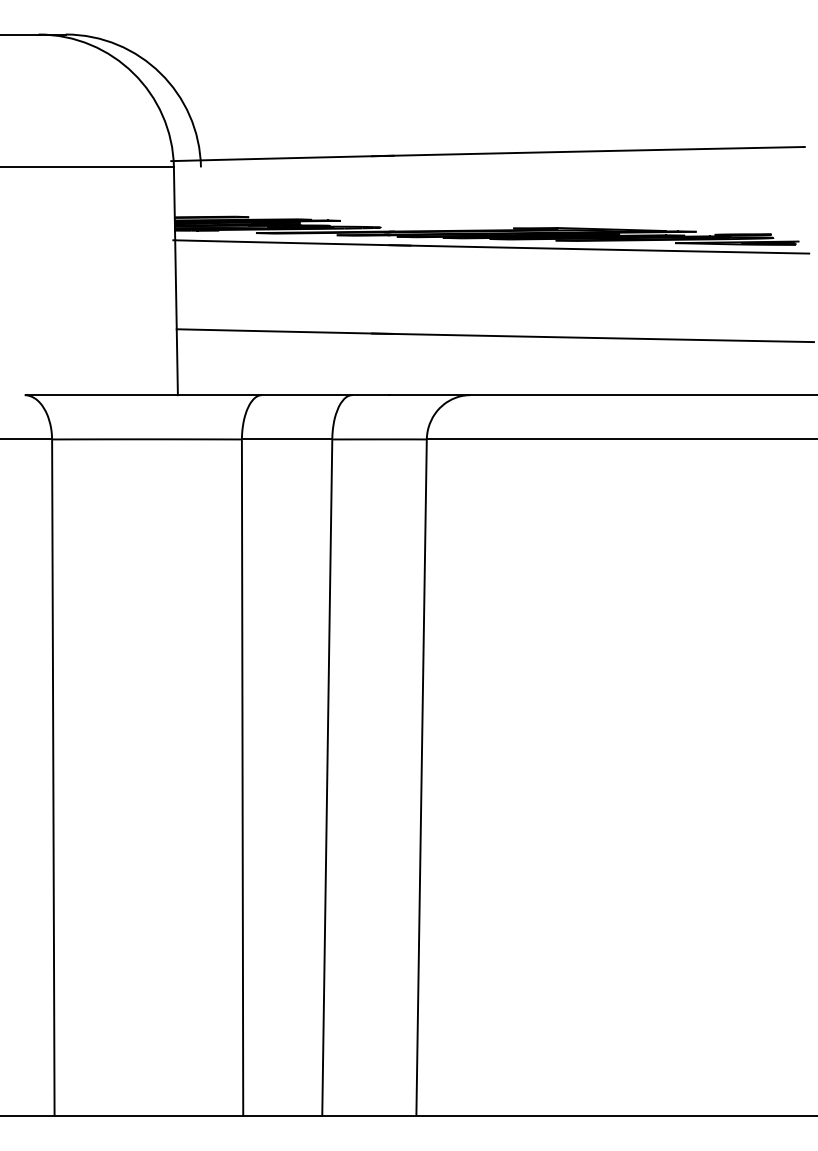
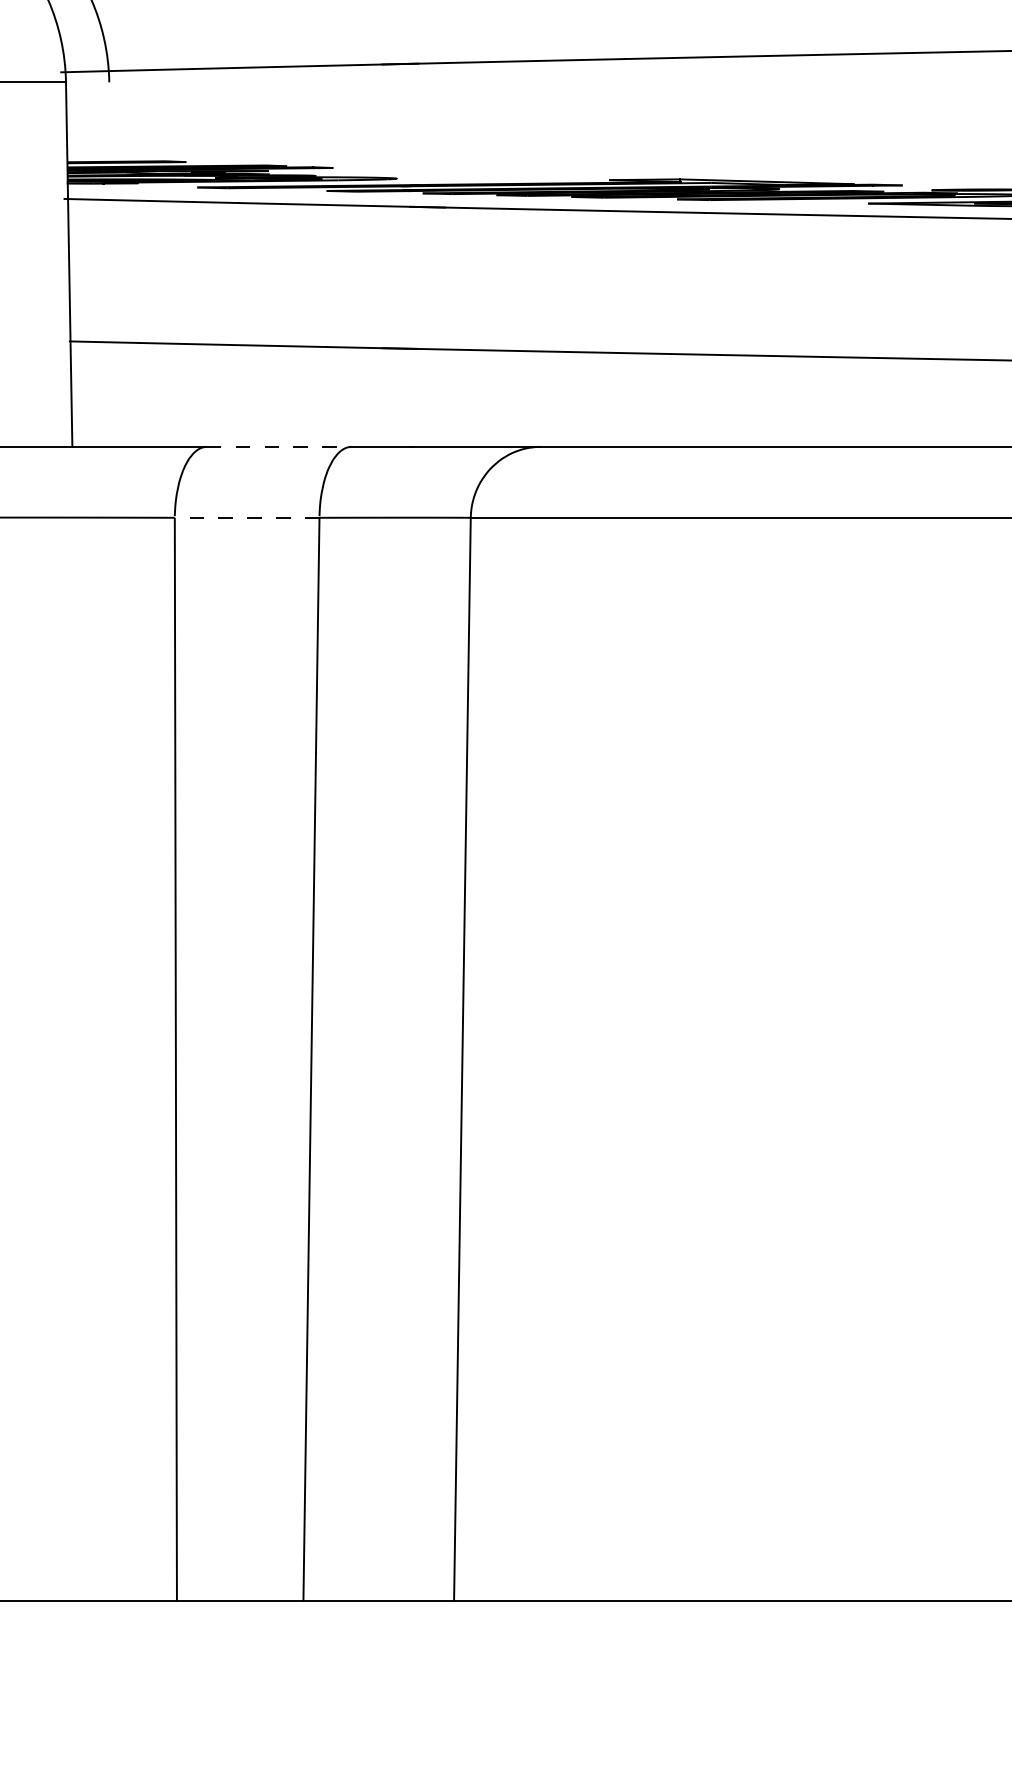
line: (307, 395) -> (279, 447), solid -> dashed
line: (286, 439) -> (246, 517), solid -> dashed

